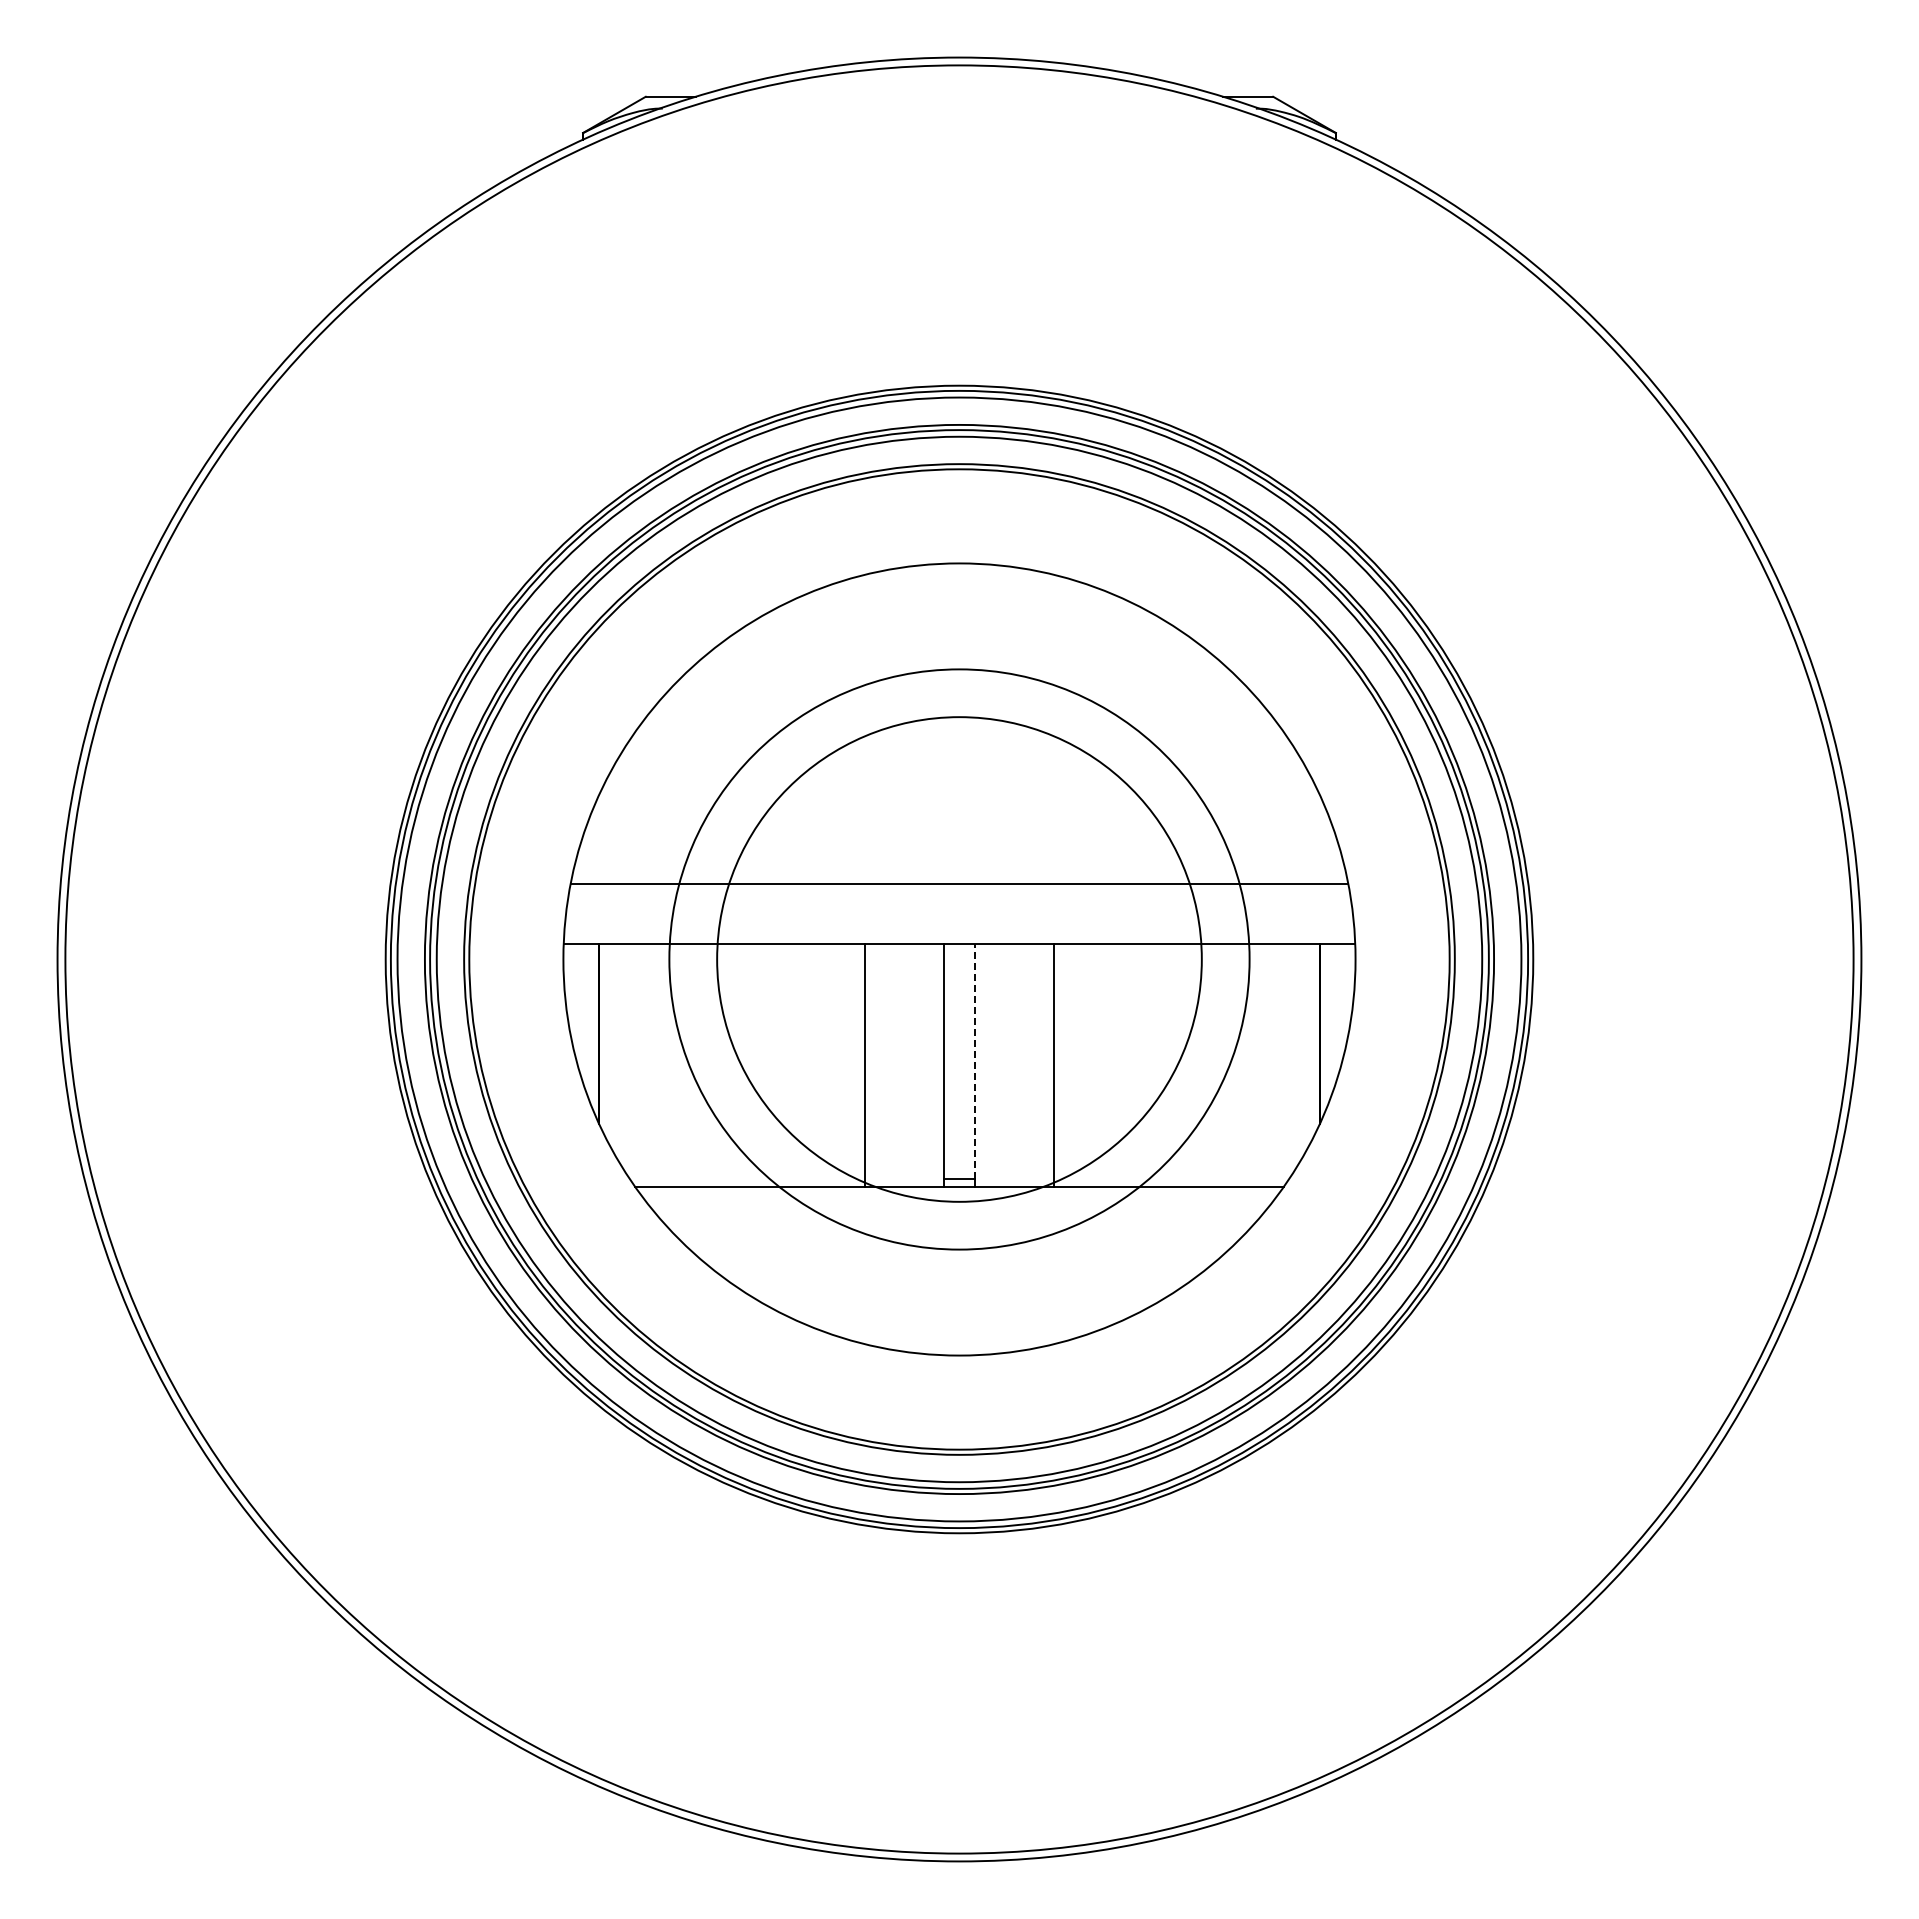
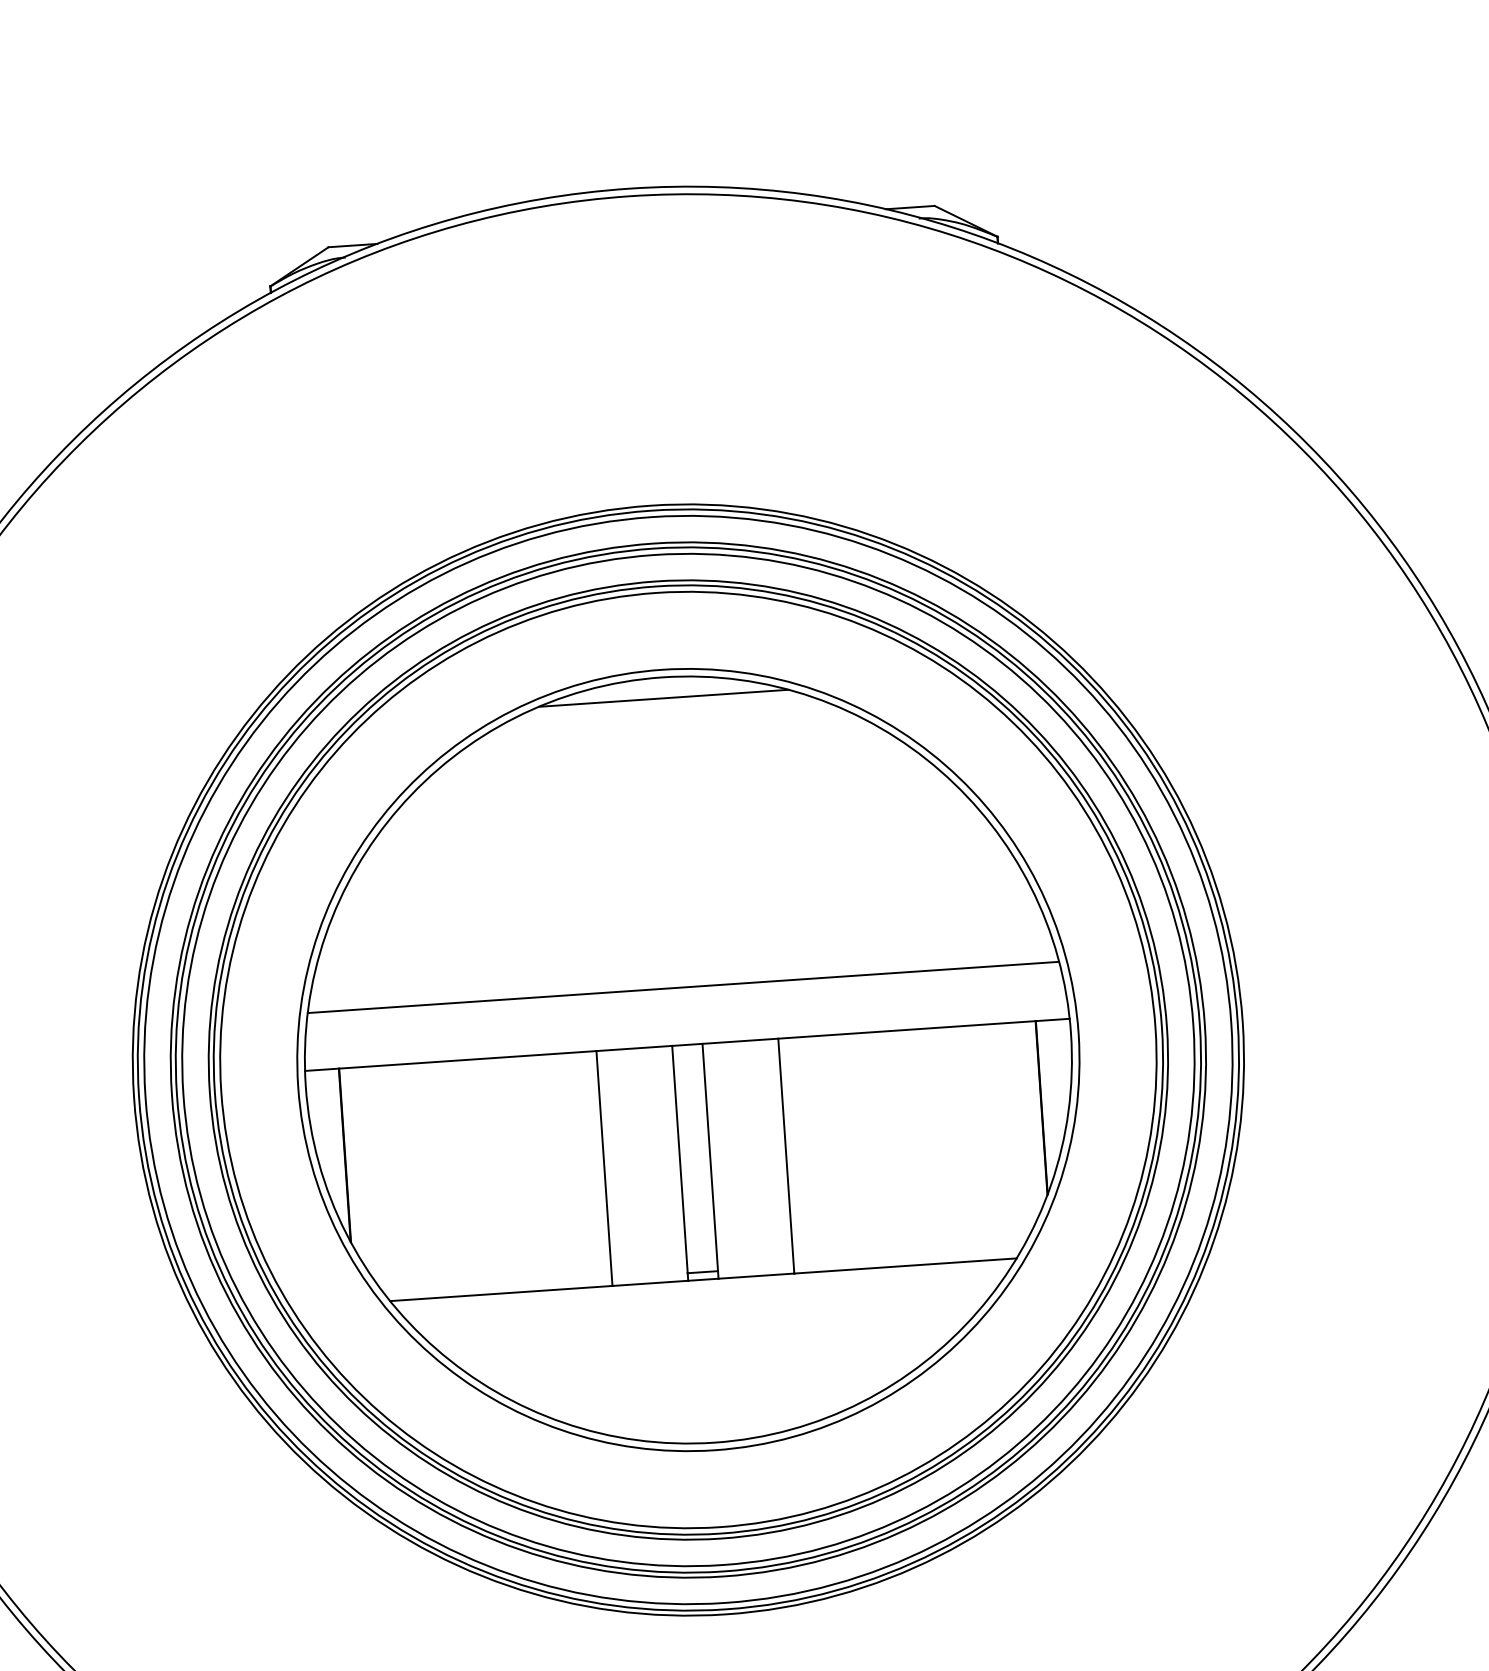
line: (959, 585) -> (663, 698), added
circle: (959, 959) -> (688, 1060), size x1.67
circle: (959, 959) -> (688, 1060), size x1.67
line: (975, 1061) -> (710, 1157), dashed -> solid

